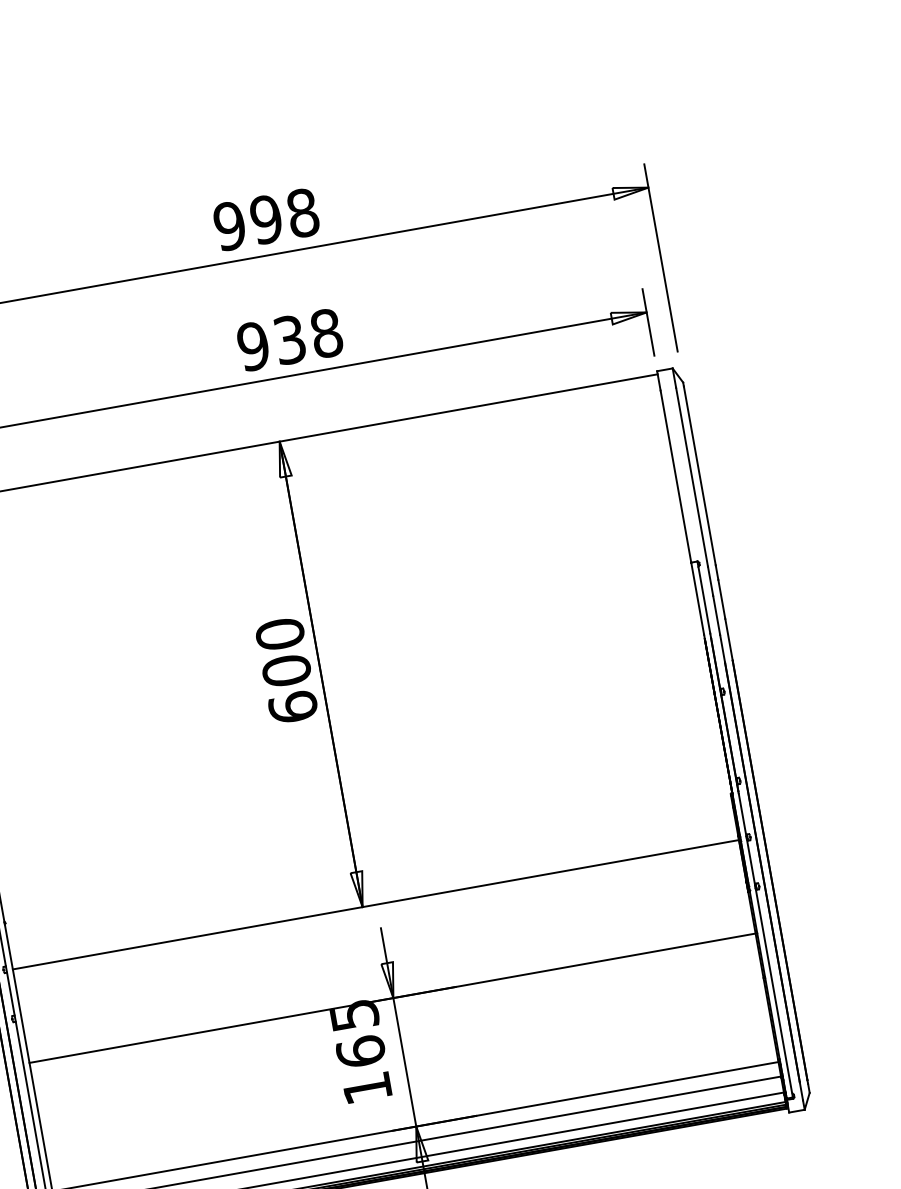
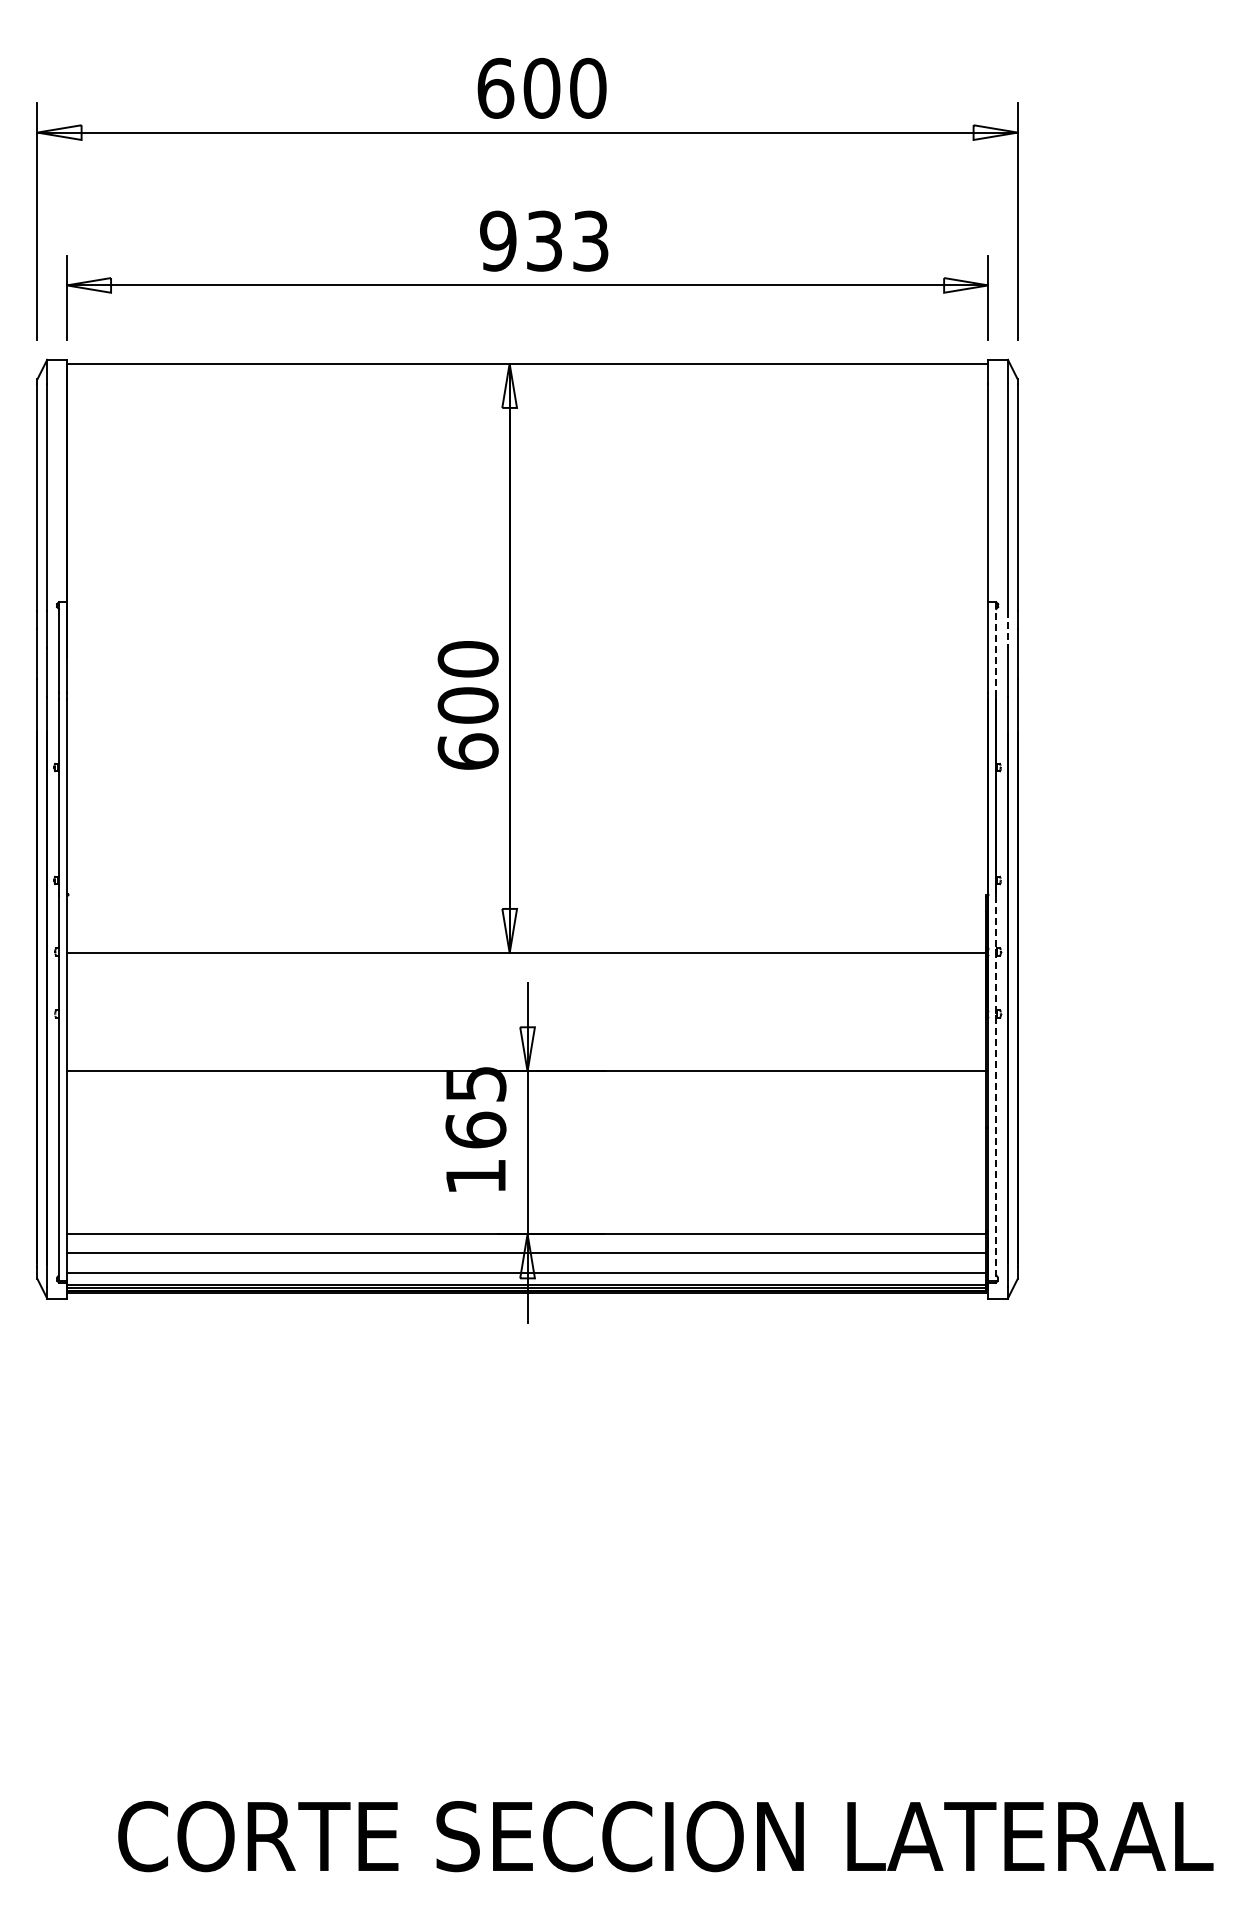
text: (265, 219) -> (541, 87), 998 -> 600
text: (326, 332) -> (590, 240), 938 -> 933
line: (710, 581) -> (1007, 629), solid -> dashed
line: (704, 597) -> (996, 647), solid -> dashed
text: (286, 670) -> (467, 705), moved
line: (766, 946) -> (996, 1089), solid -> dashed

